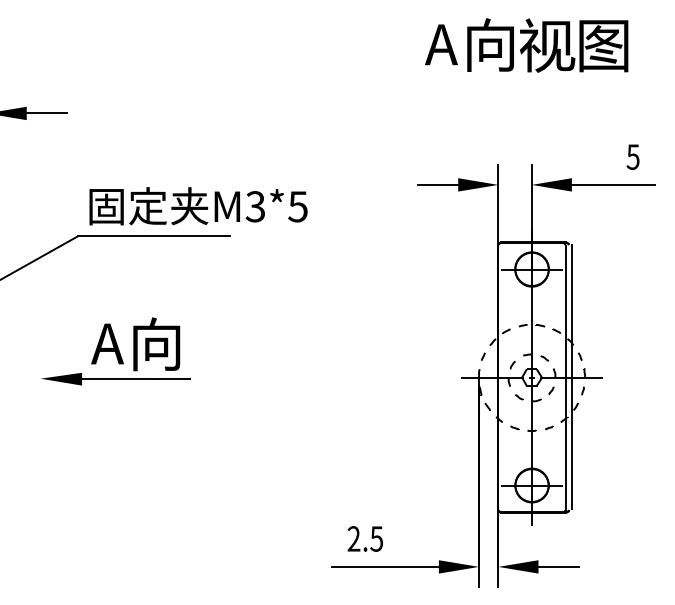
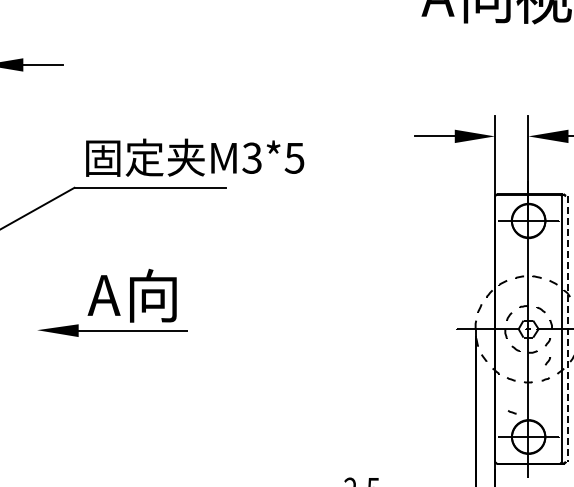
line: (571, 377) -> (568, 328), solid -> dashed
part: (551, 409) -> (548, 360), added
part: (515, 460) -> (512, 411), added

